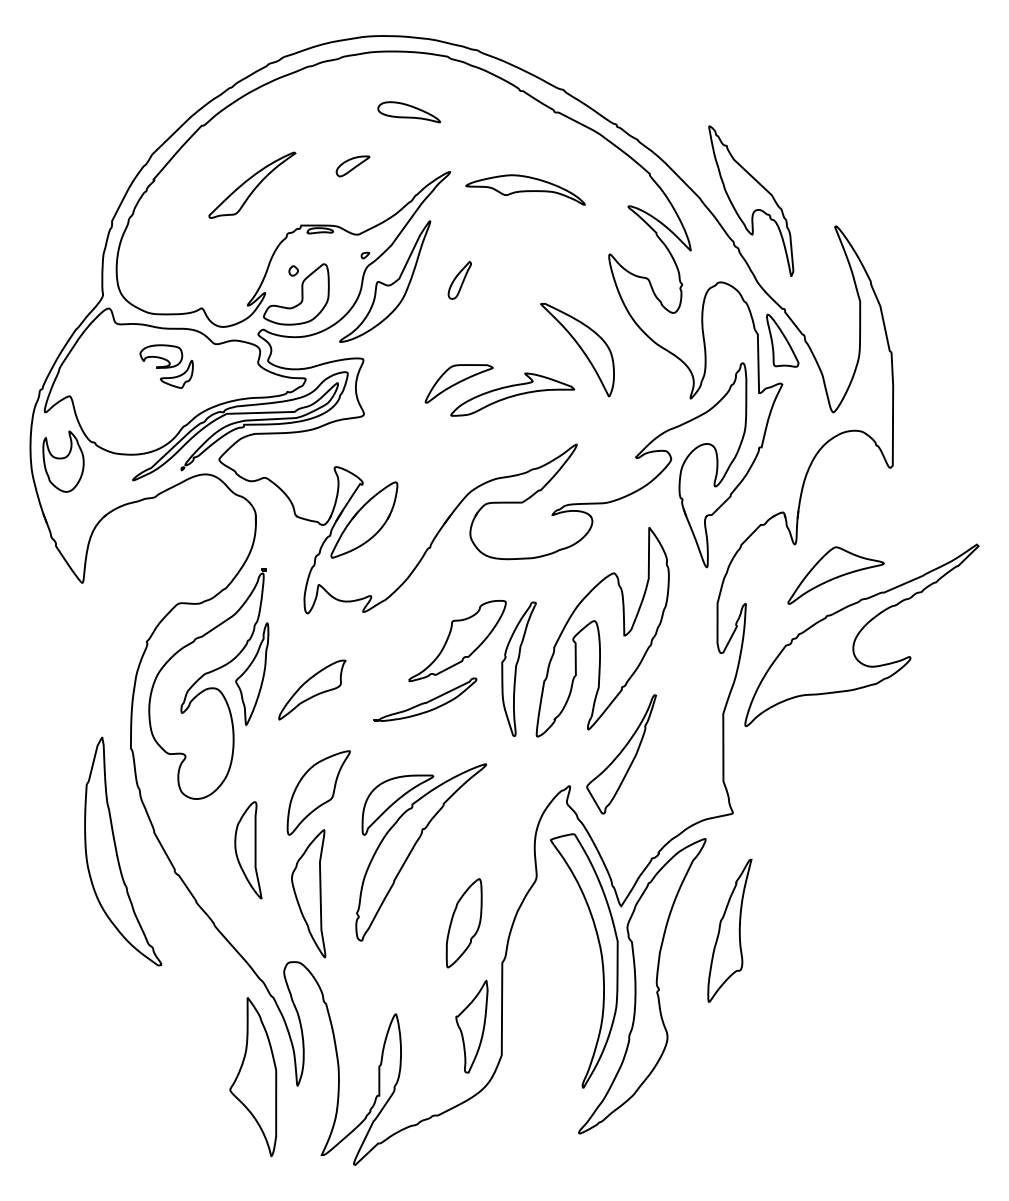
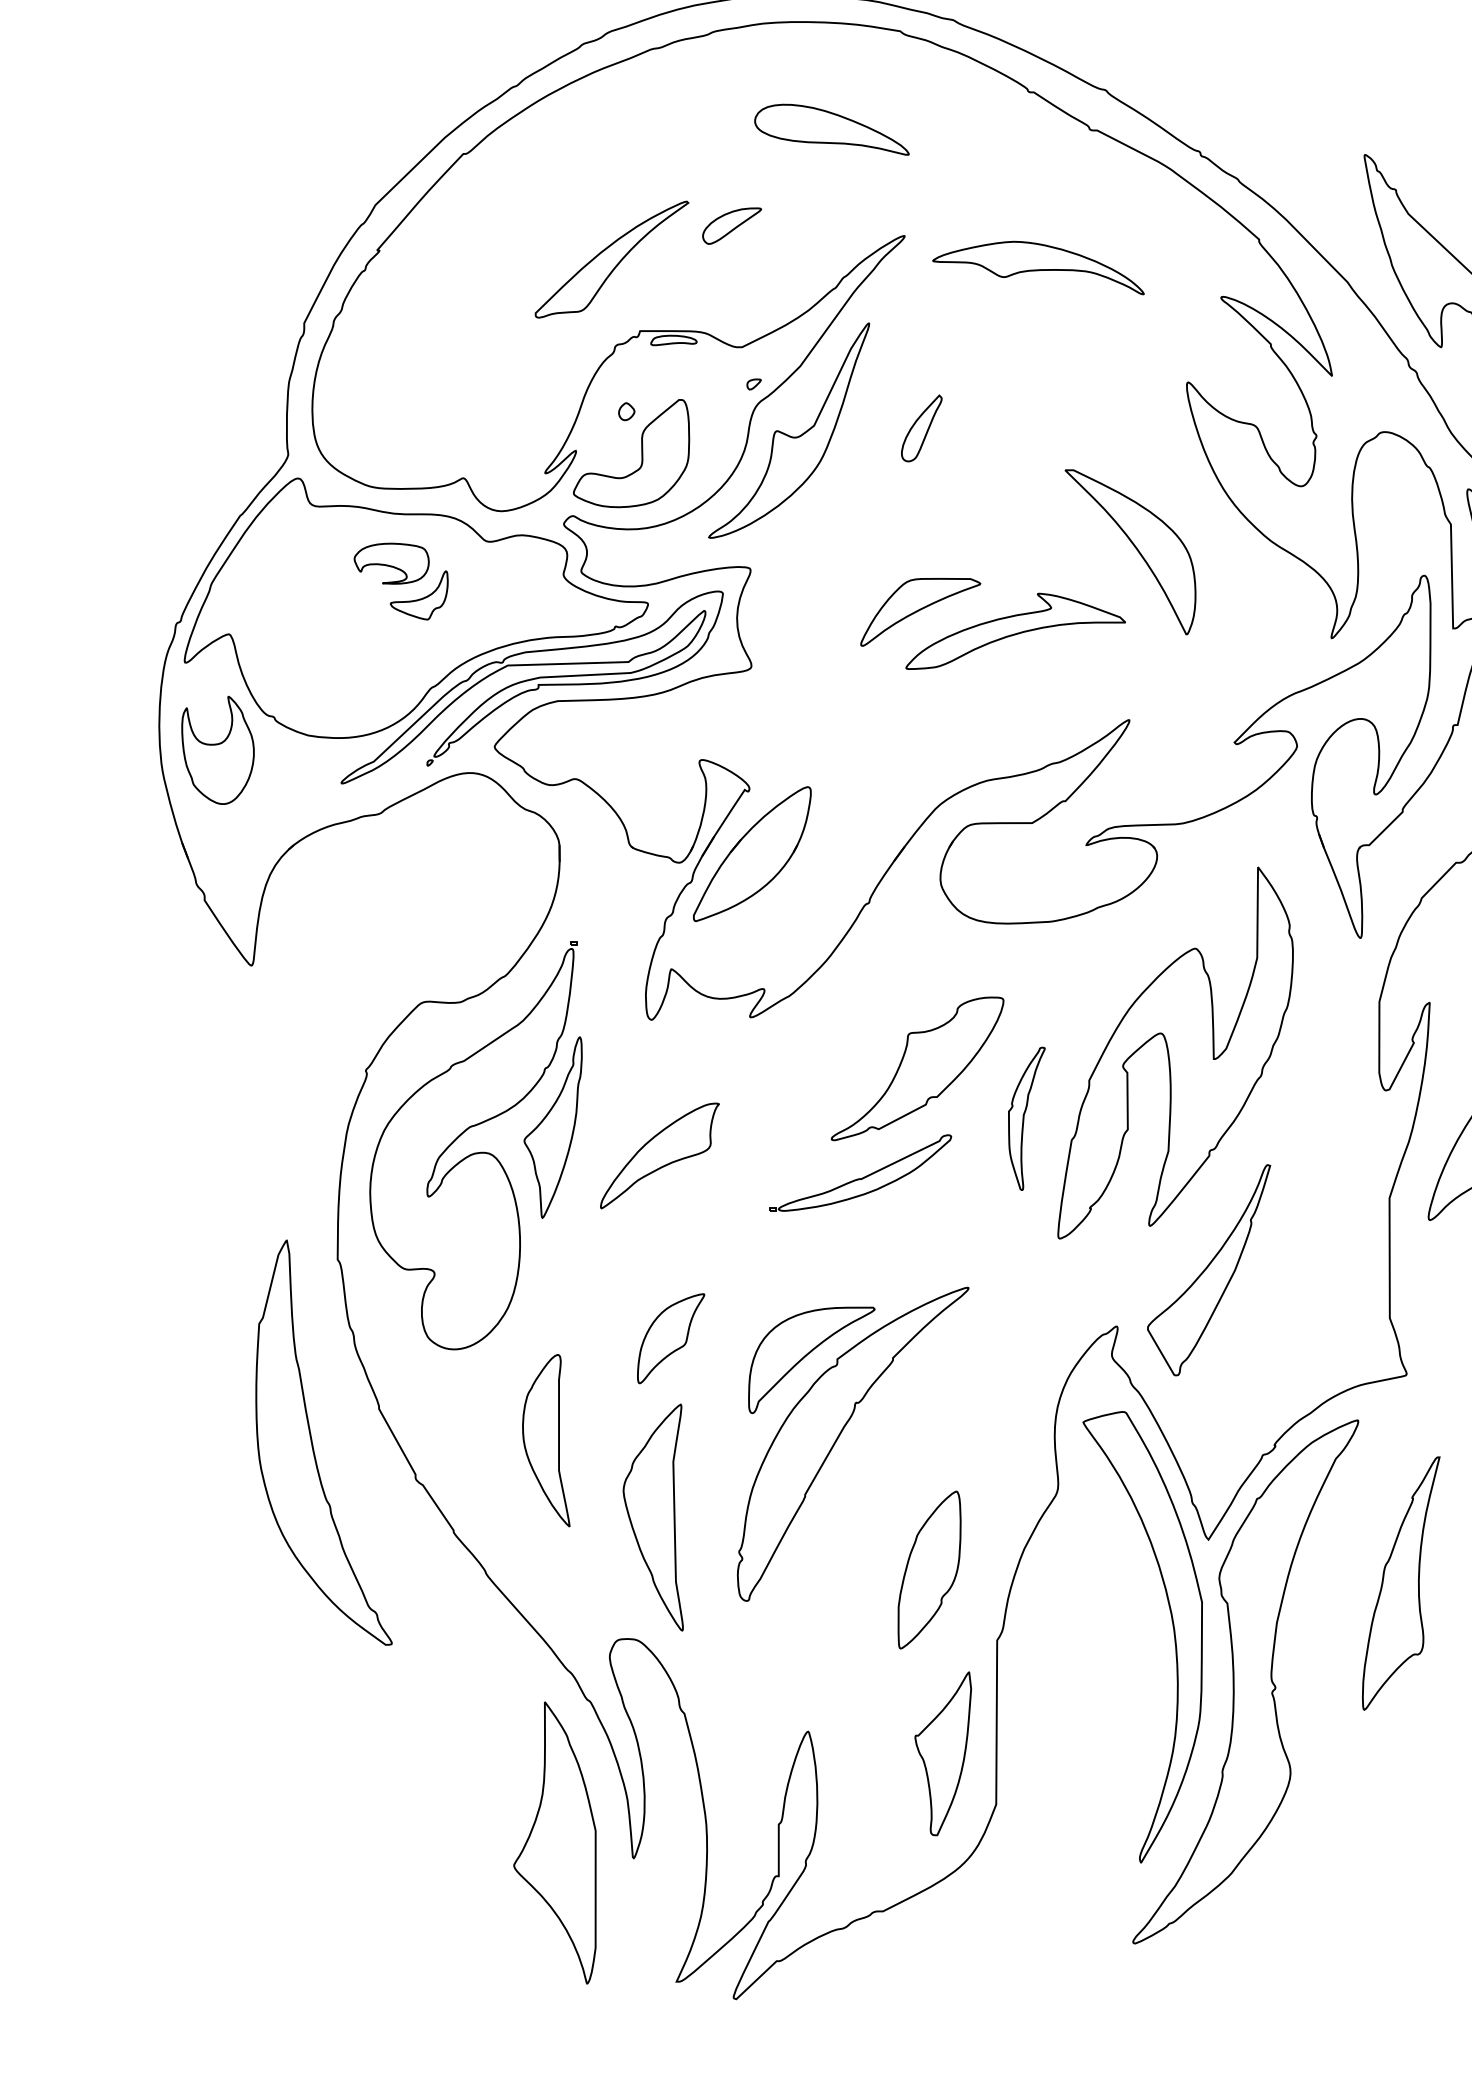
part: (408, 112) -> (830, 130), size x1.4
part: (252, 184) -> (612, 258), moved
part: (518, 668) -> (1025, 1117), size x0.6
part: (318, 792) -> (670, 1337), size x0.6

